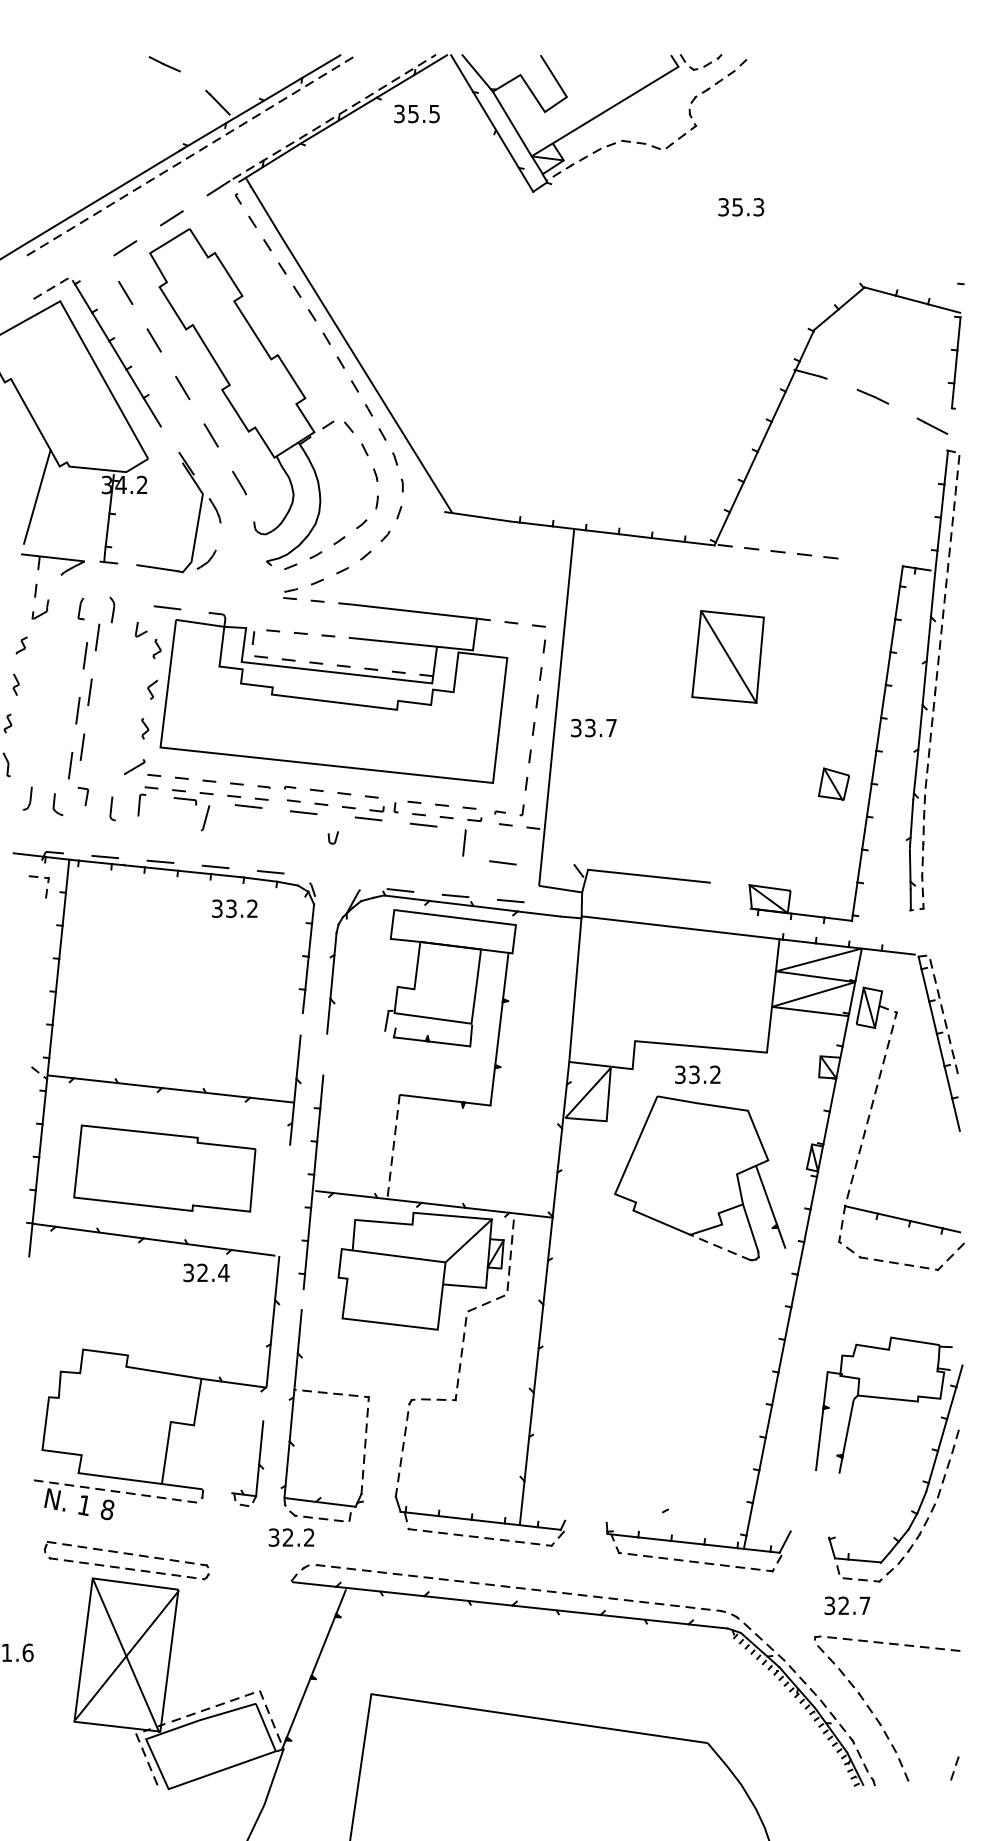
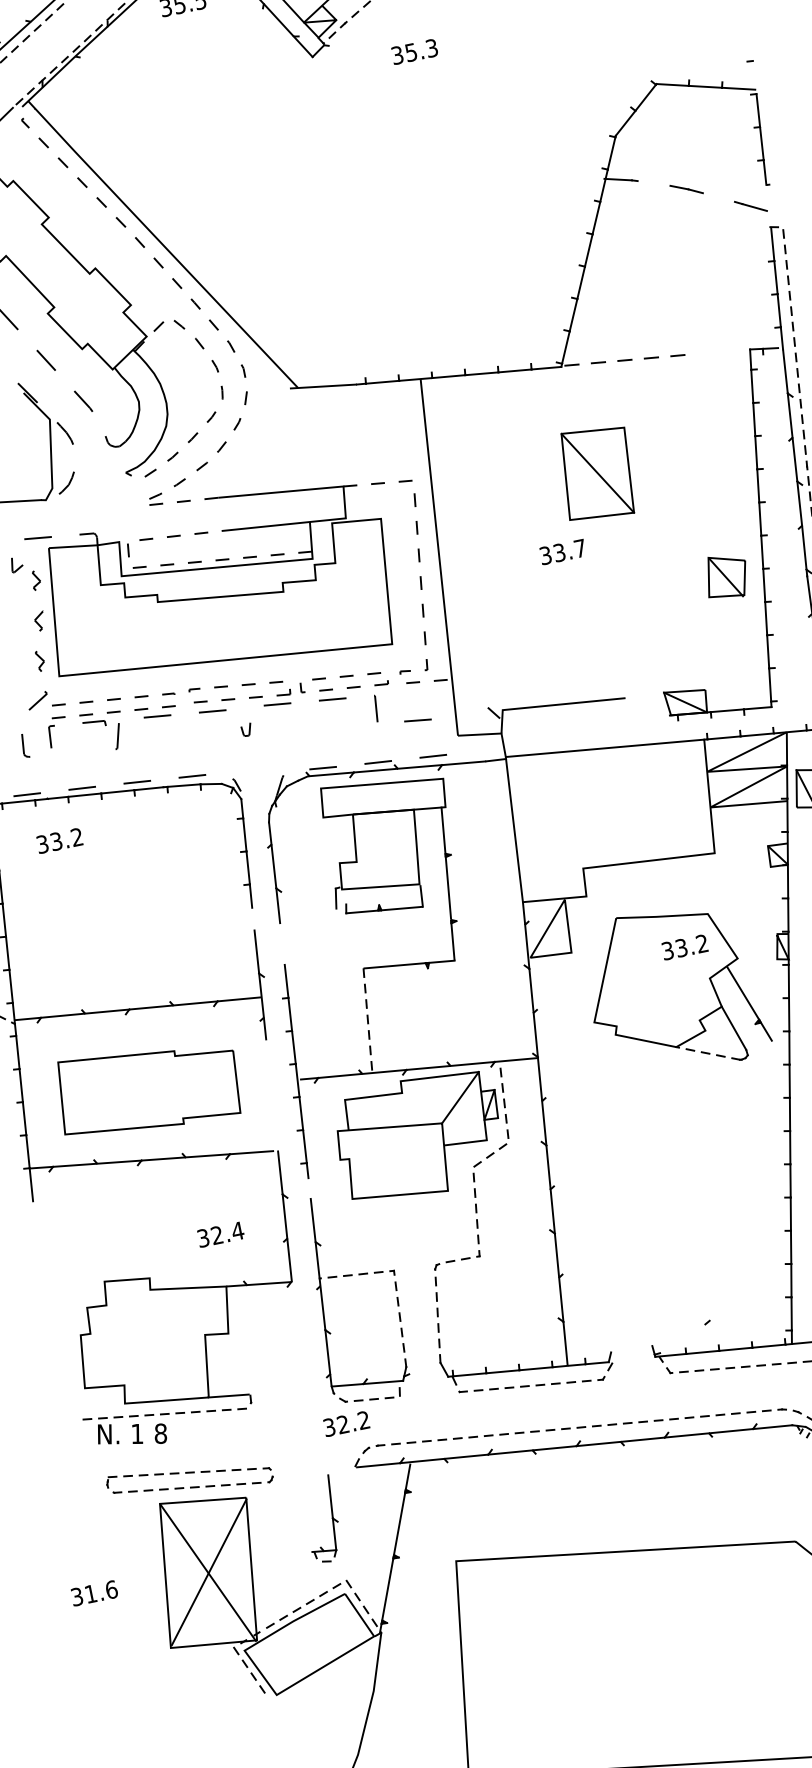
text: (741, 207) -> (415, 52), moved
text: (593, 727) -> (562, 551), moved
part: (833, 784) -> (726, 577), size x1.4
text: (234, 908) -> (59, 840), moved
text: (697, 1074) -> (684, 947), moved
text: (206, 1272) -> (220, 1234), moved
part: (257, 1467) -> (331, 1521), moved

